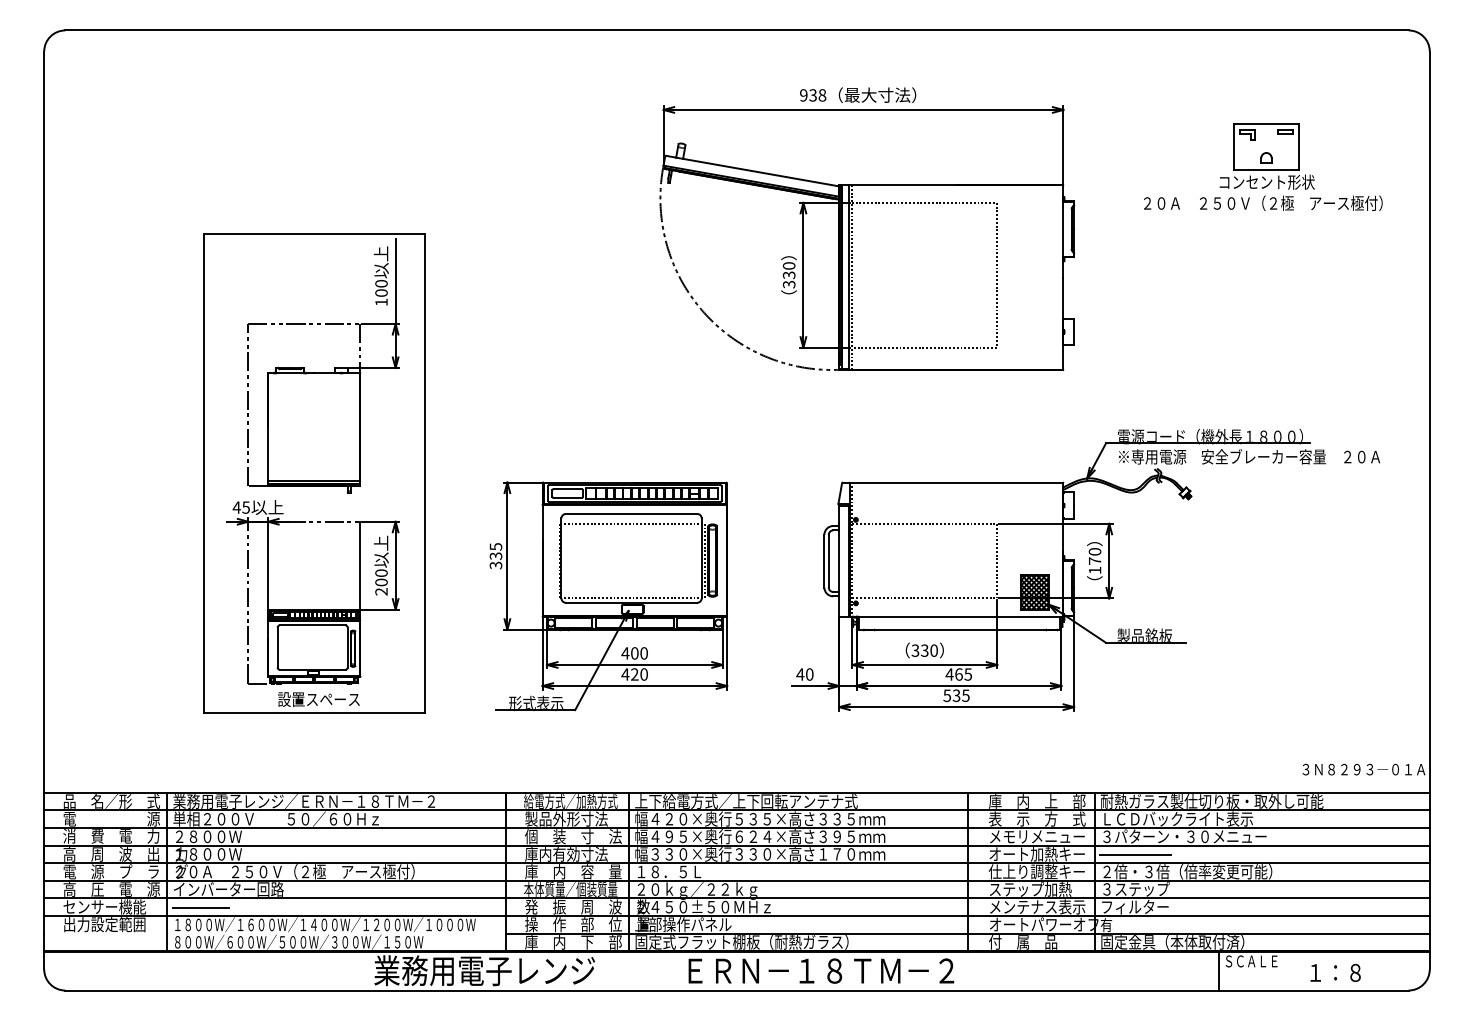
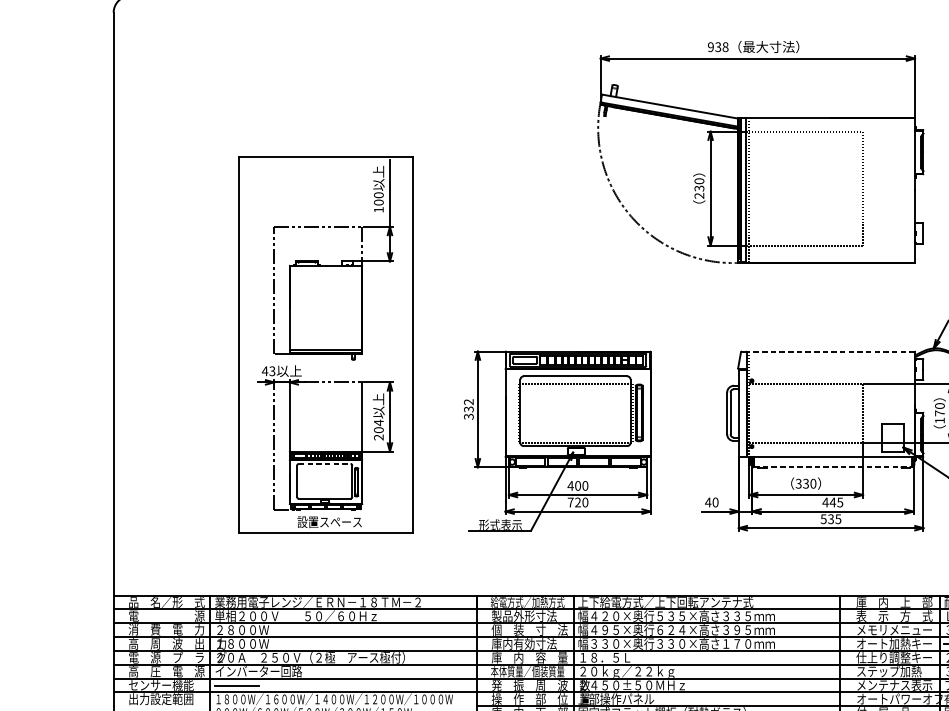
text: (789, 284) -> (699, 195), 330 -> 230
line: (955, 482) -> (830, 351), solid -> dashed
text: (245, 507) -> (271, 371), 45 -> 43
text: (495, 546) -> (468, 401), 335 -> 332
text: (381, 573) -> (378, 423), 200 -> 204
hatch: (1034, 591) -> (892, 437), removed
line: (312, 625) -> (324, 463), solid -> dashed
line: (959, 629) -> (833, 467), solid -> dashed
text: (625, 674) -> (570, 502), 420 -> 720
text: (958, 674) -> (832, 502), 465 -> 445

